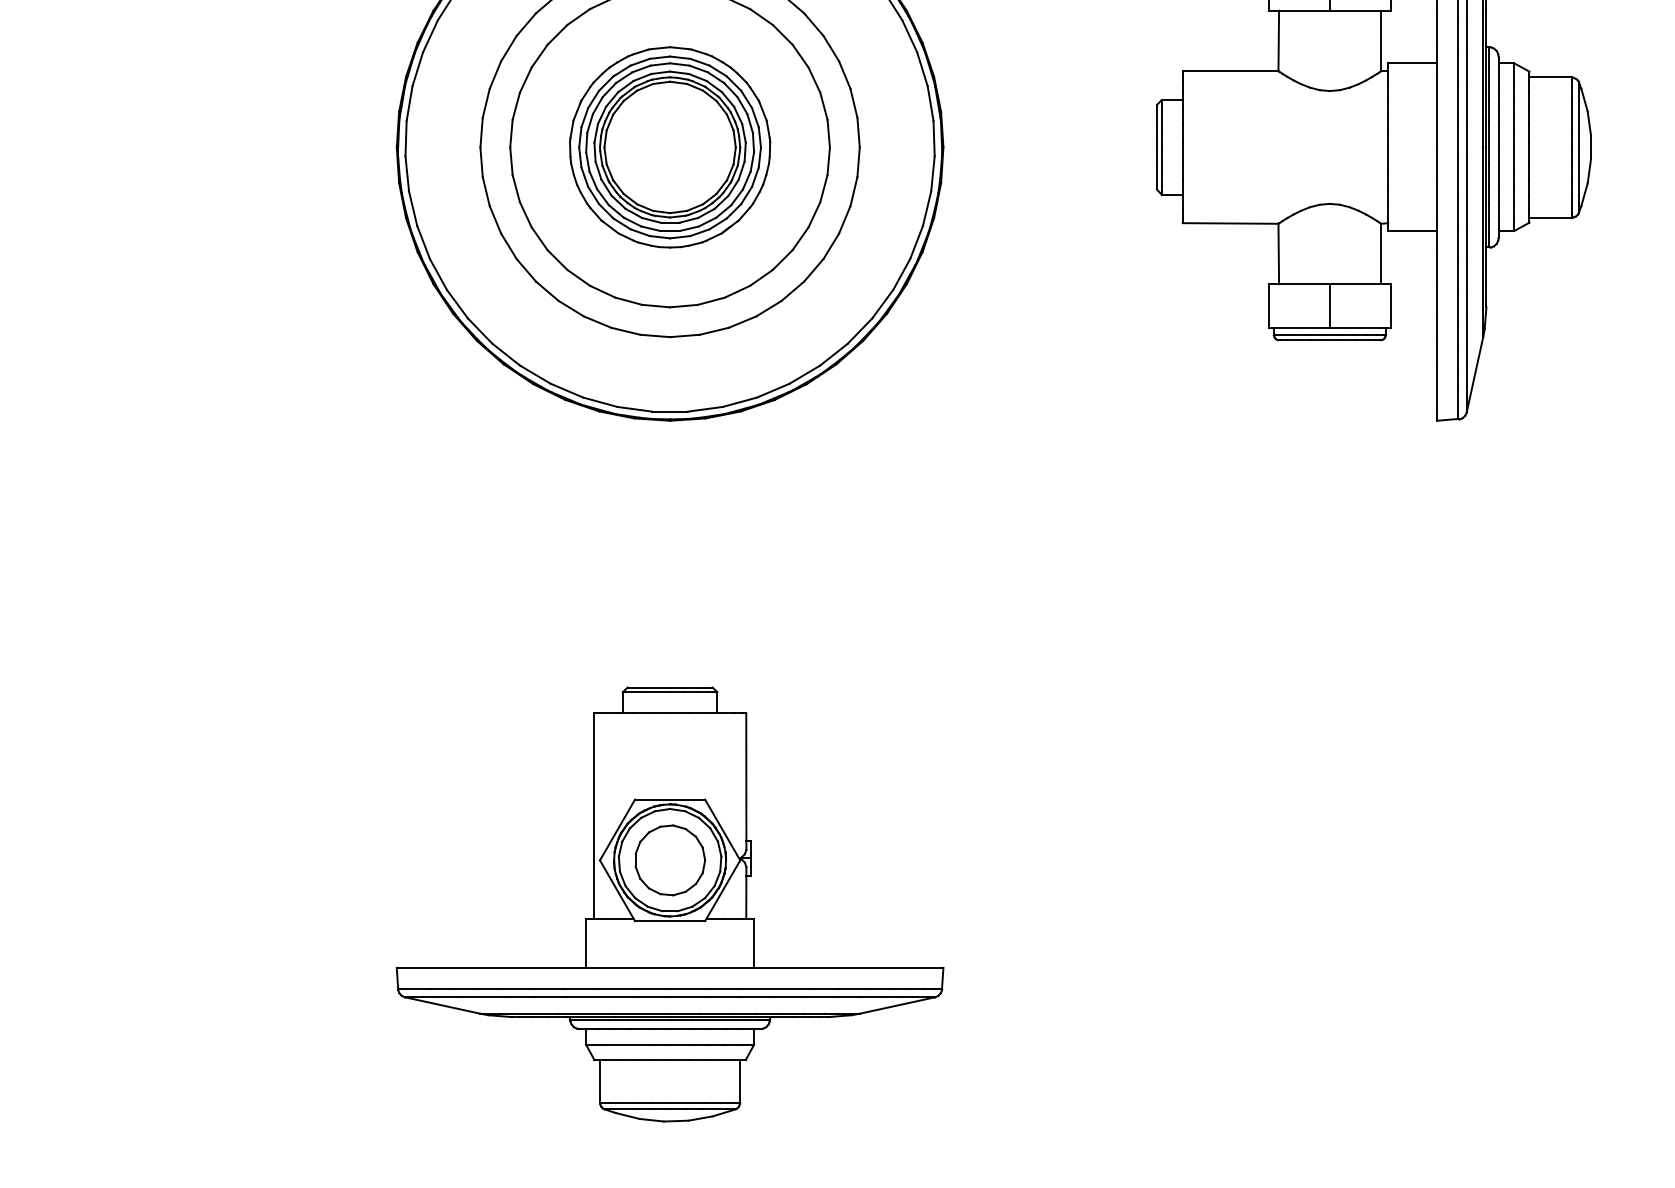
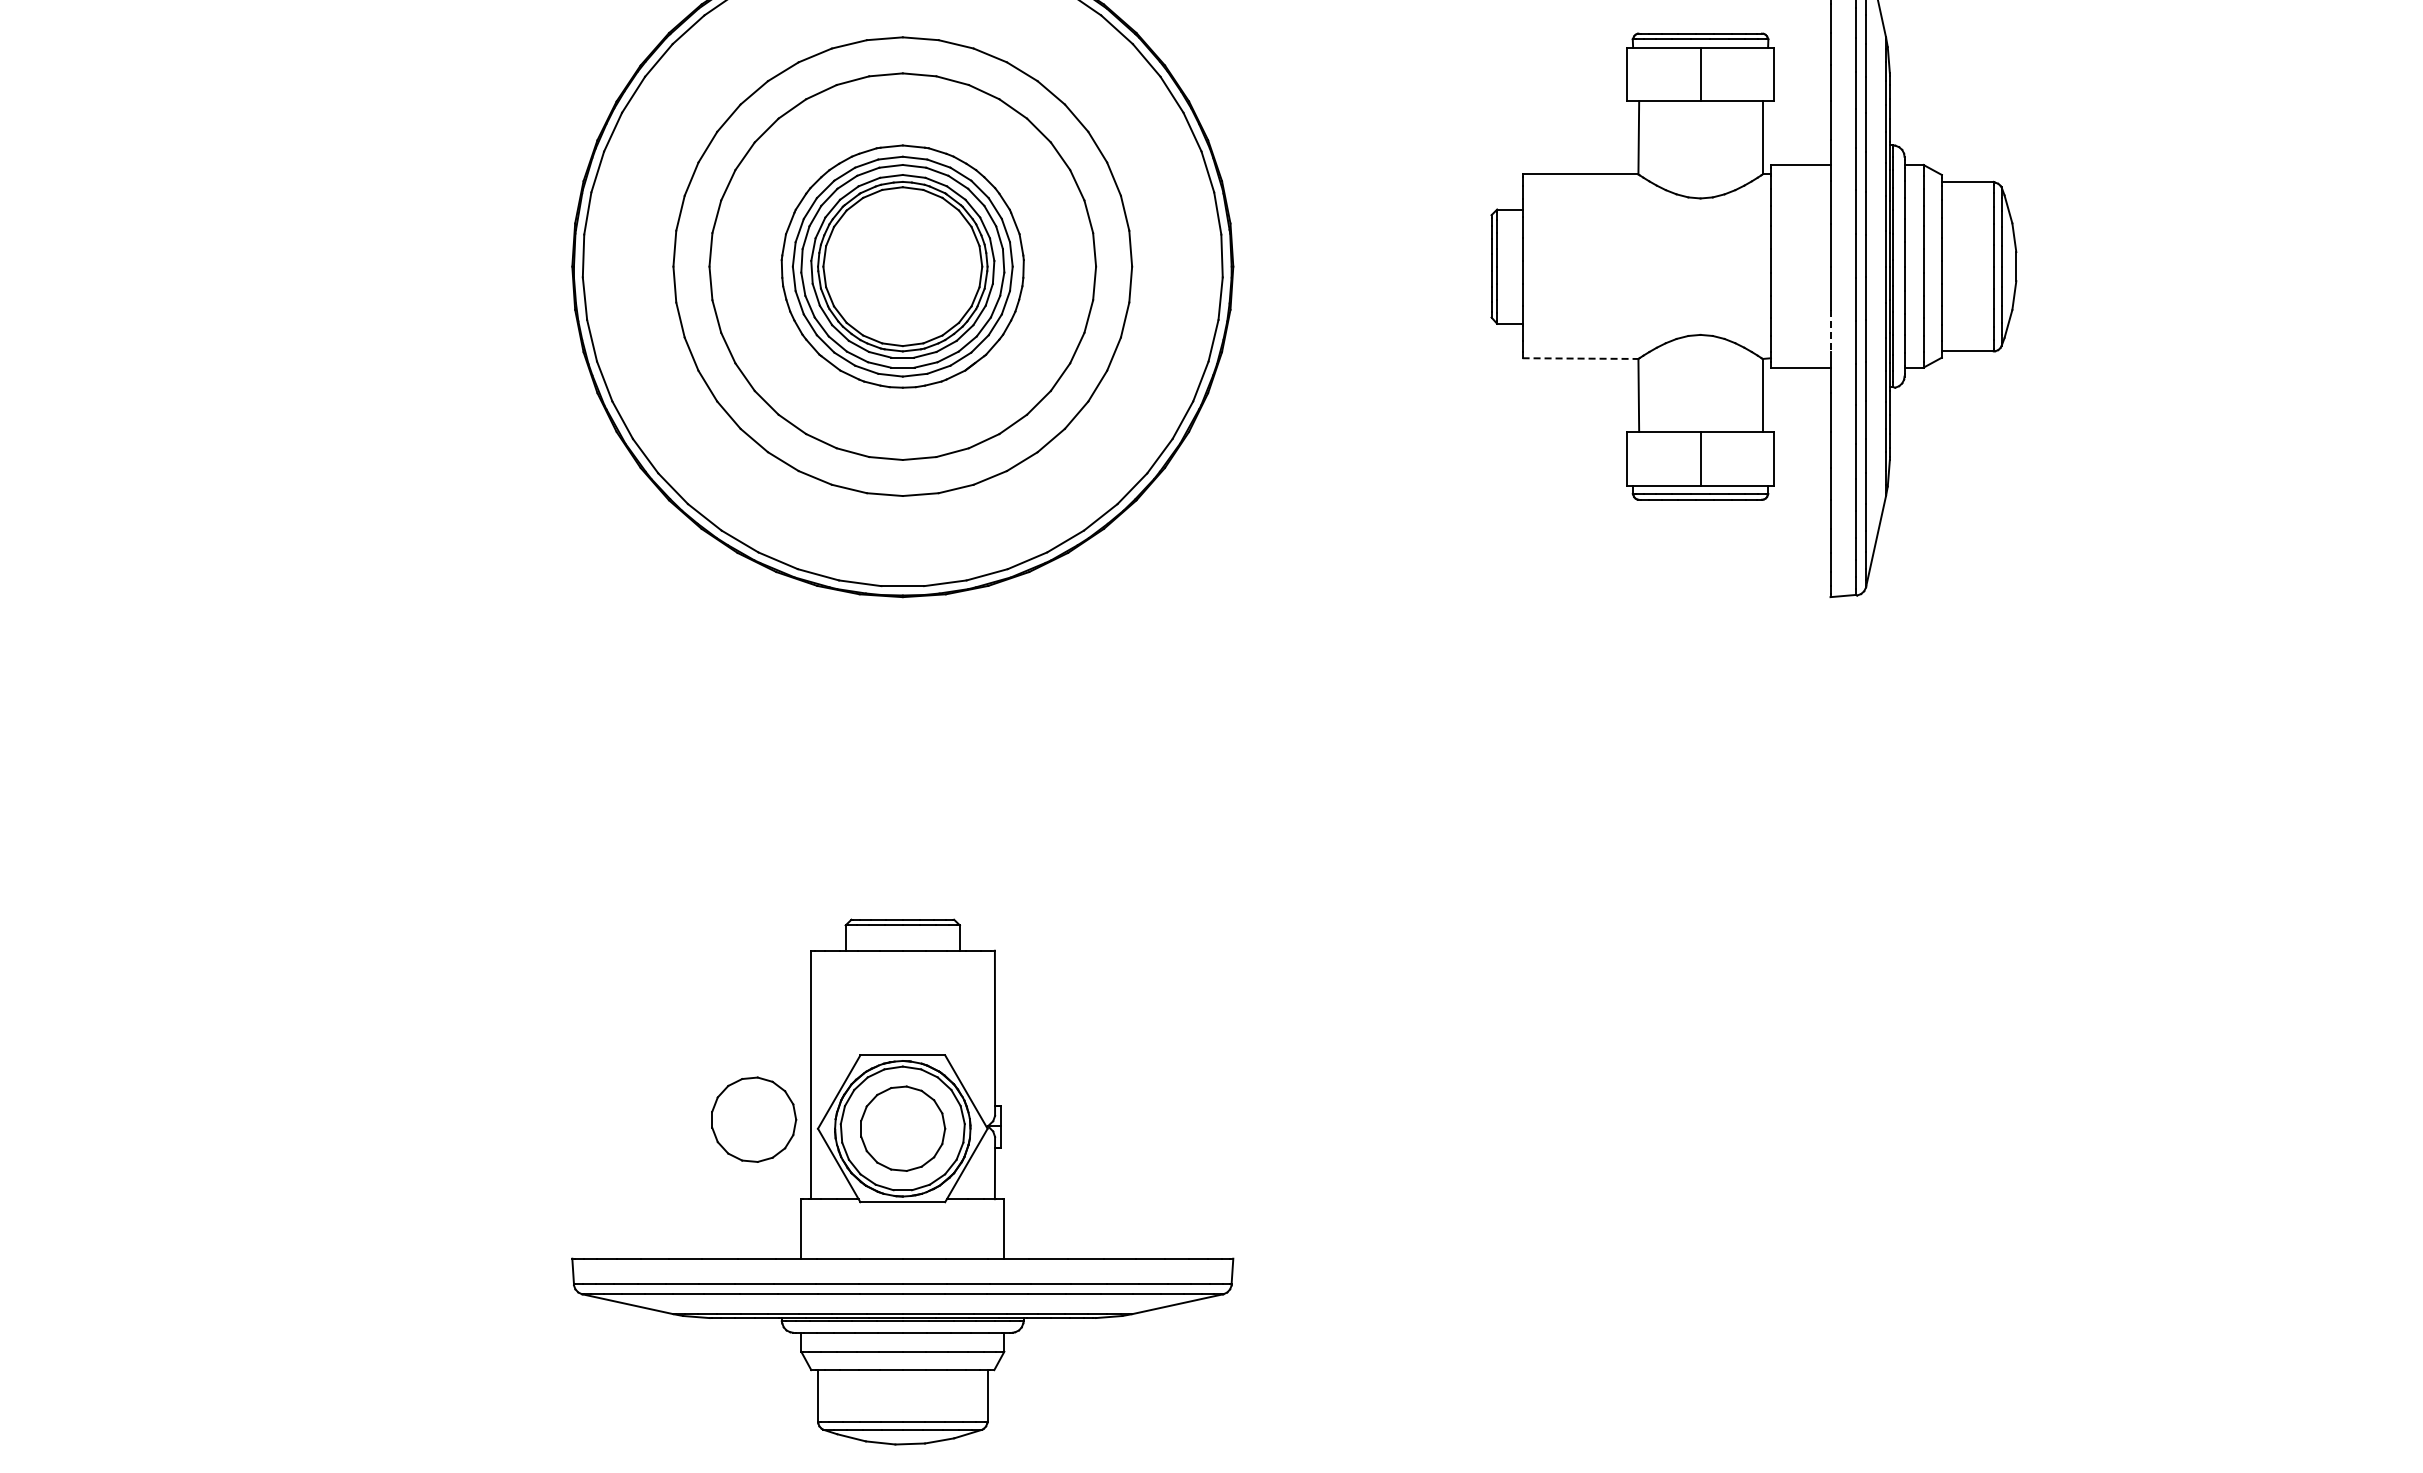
line: (1437, 201) -> (1830, 331), solid -> dashed
line: (1230, 223) -> (1580, 358), solid -> dashed
part: (547, 852) -> (754, 1119), added

